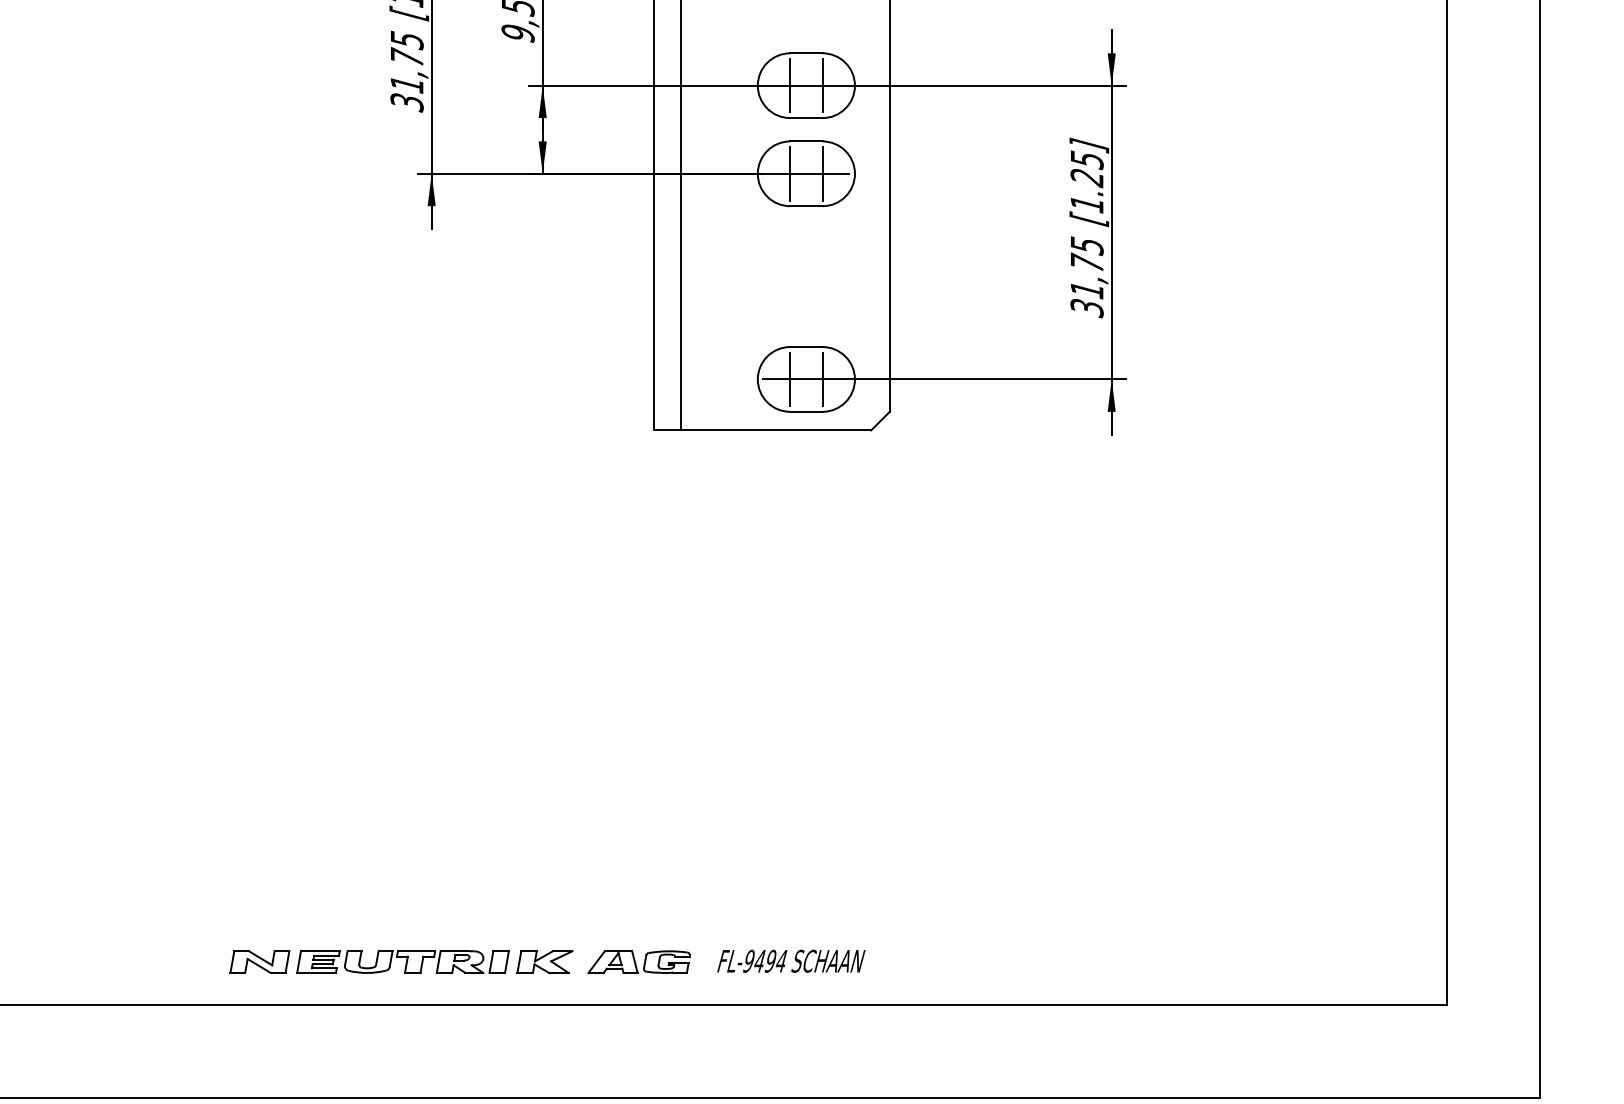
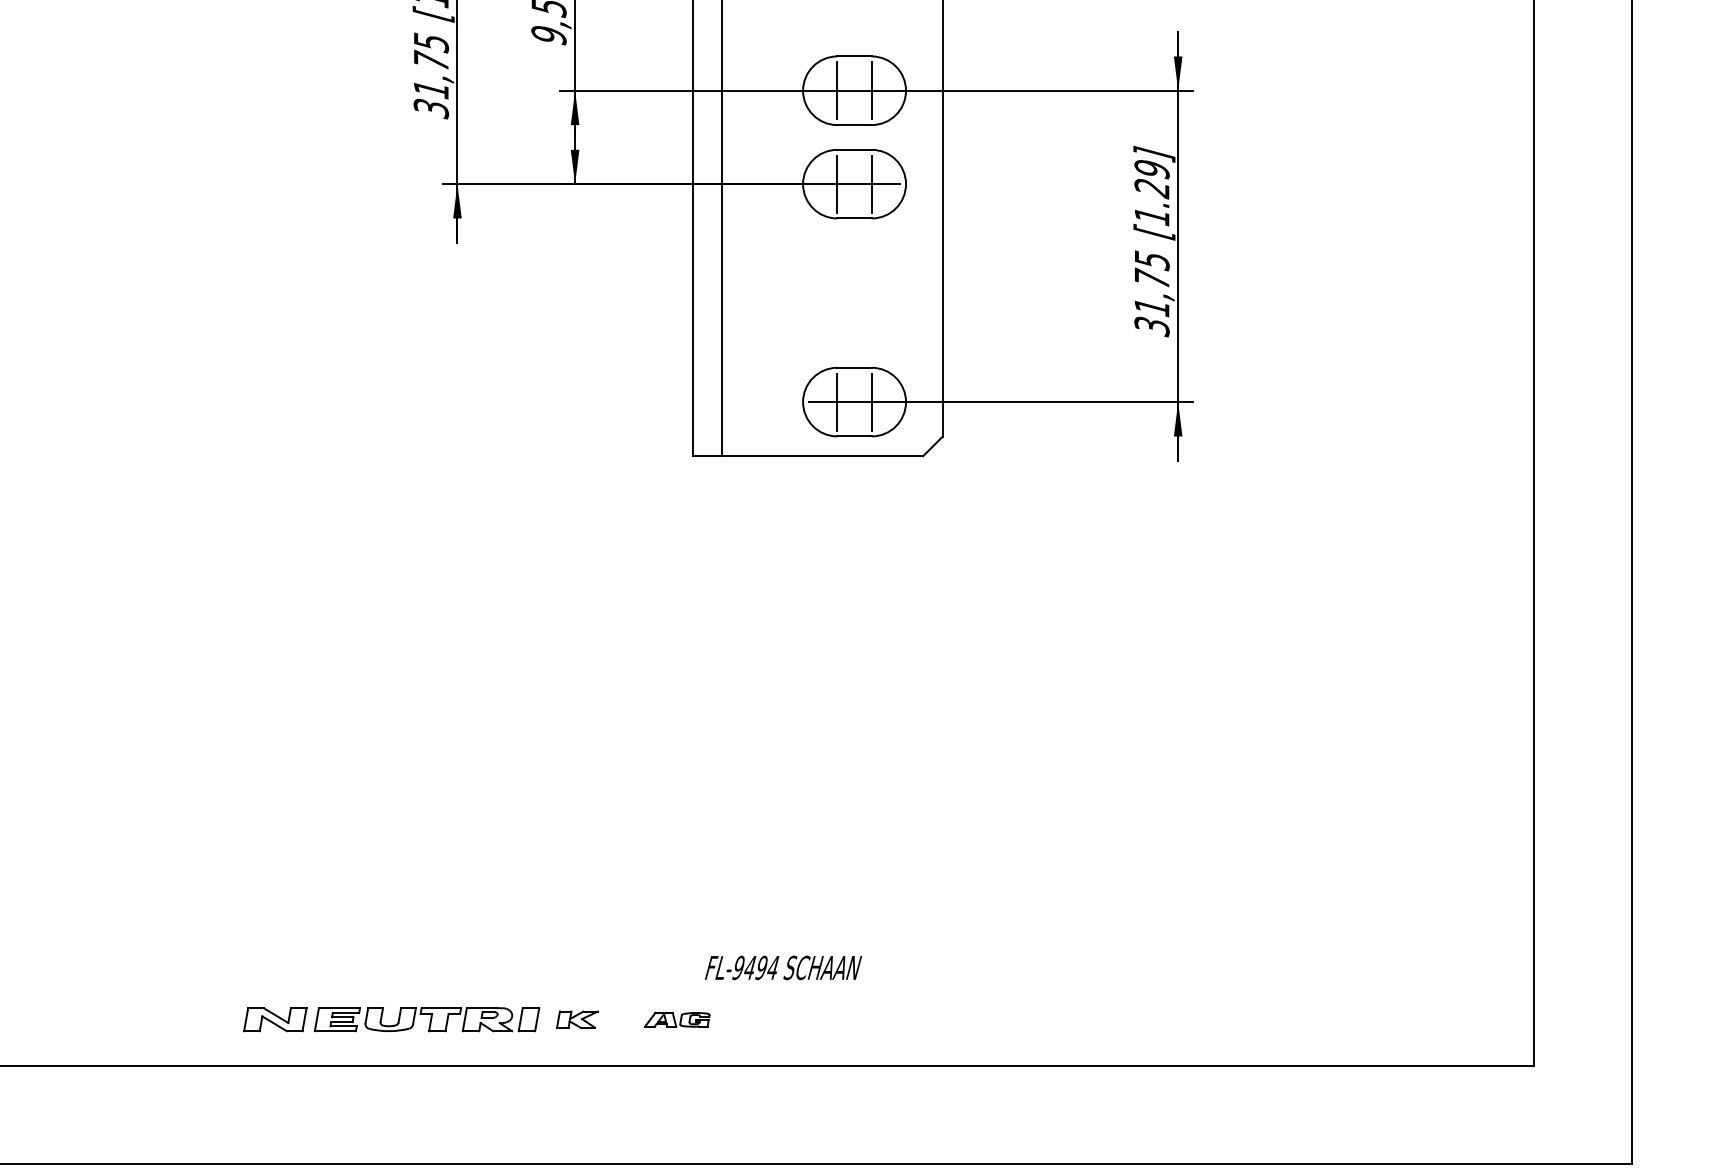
text: (1086, 160) -> (1151, 170), [1.25] -> [1.29]
text: (791, 960) -> (783, 967), moved
part: (544, 961) -> (576, 1019), size x0.7
part: (638, 962) -> (676, 1020), size x0.6

